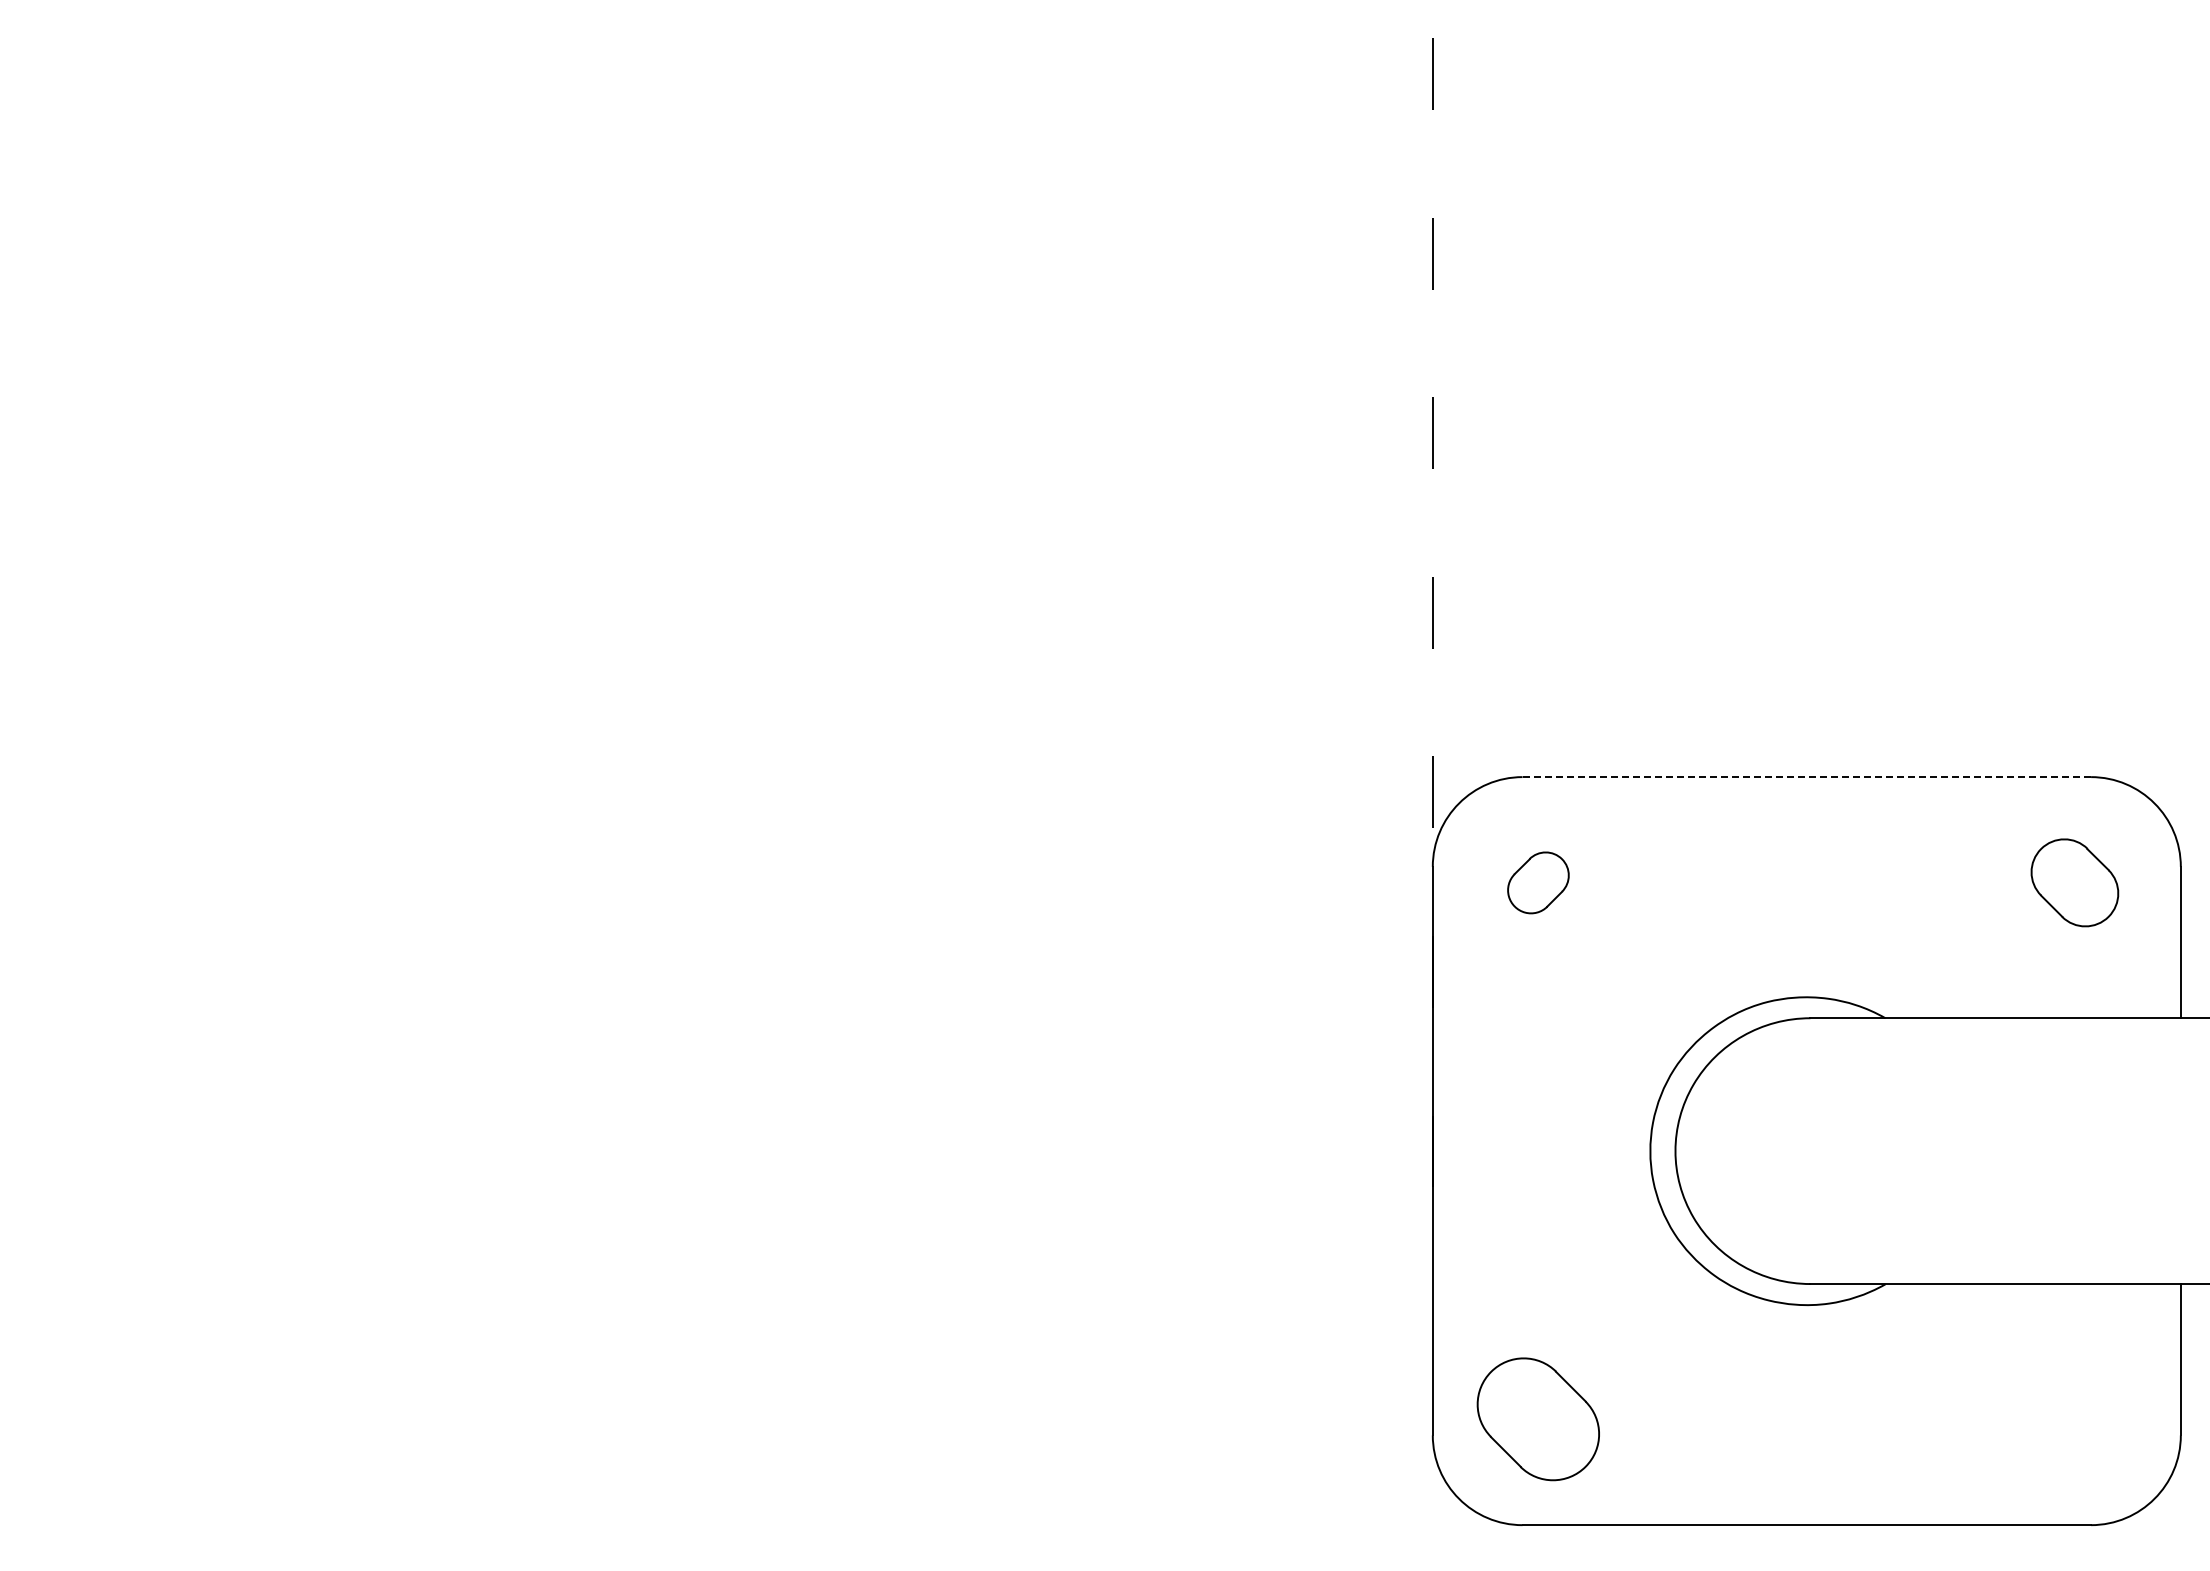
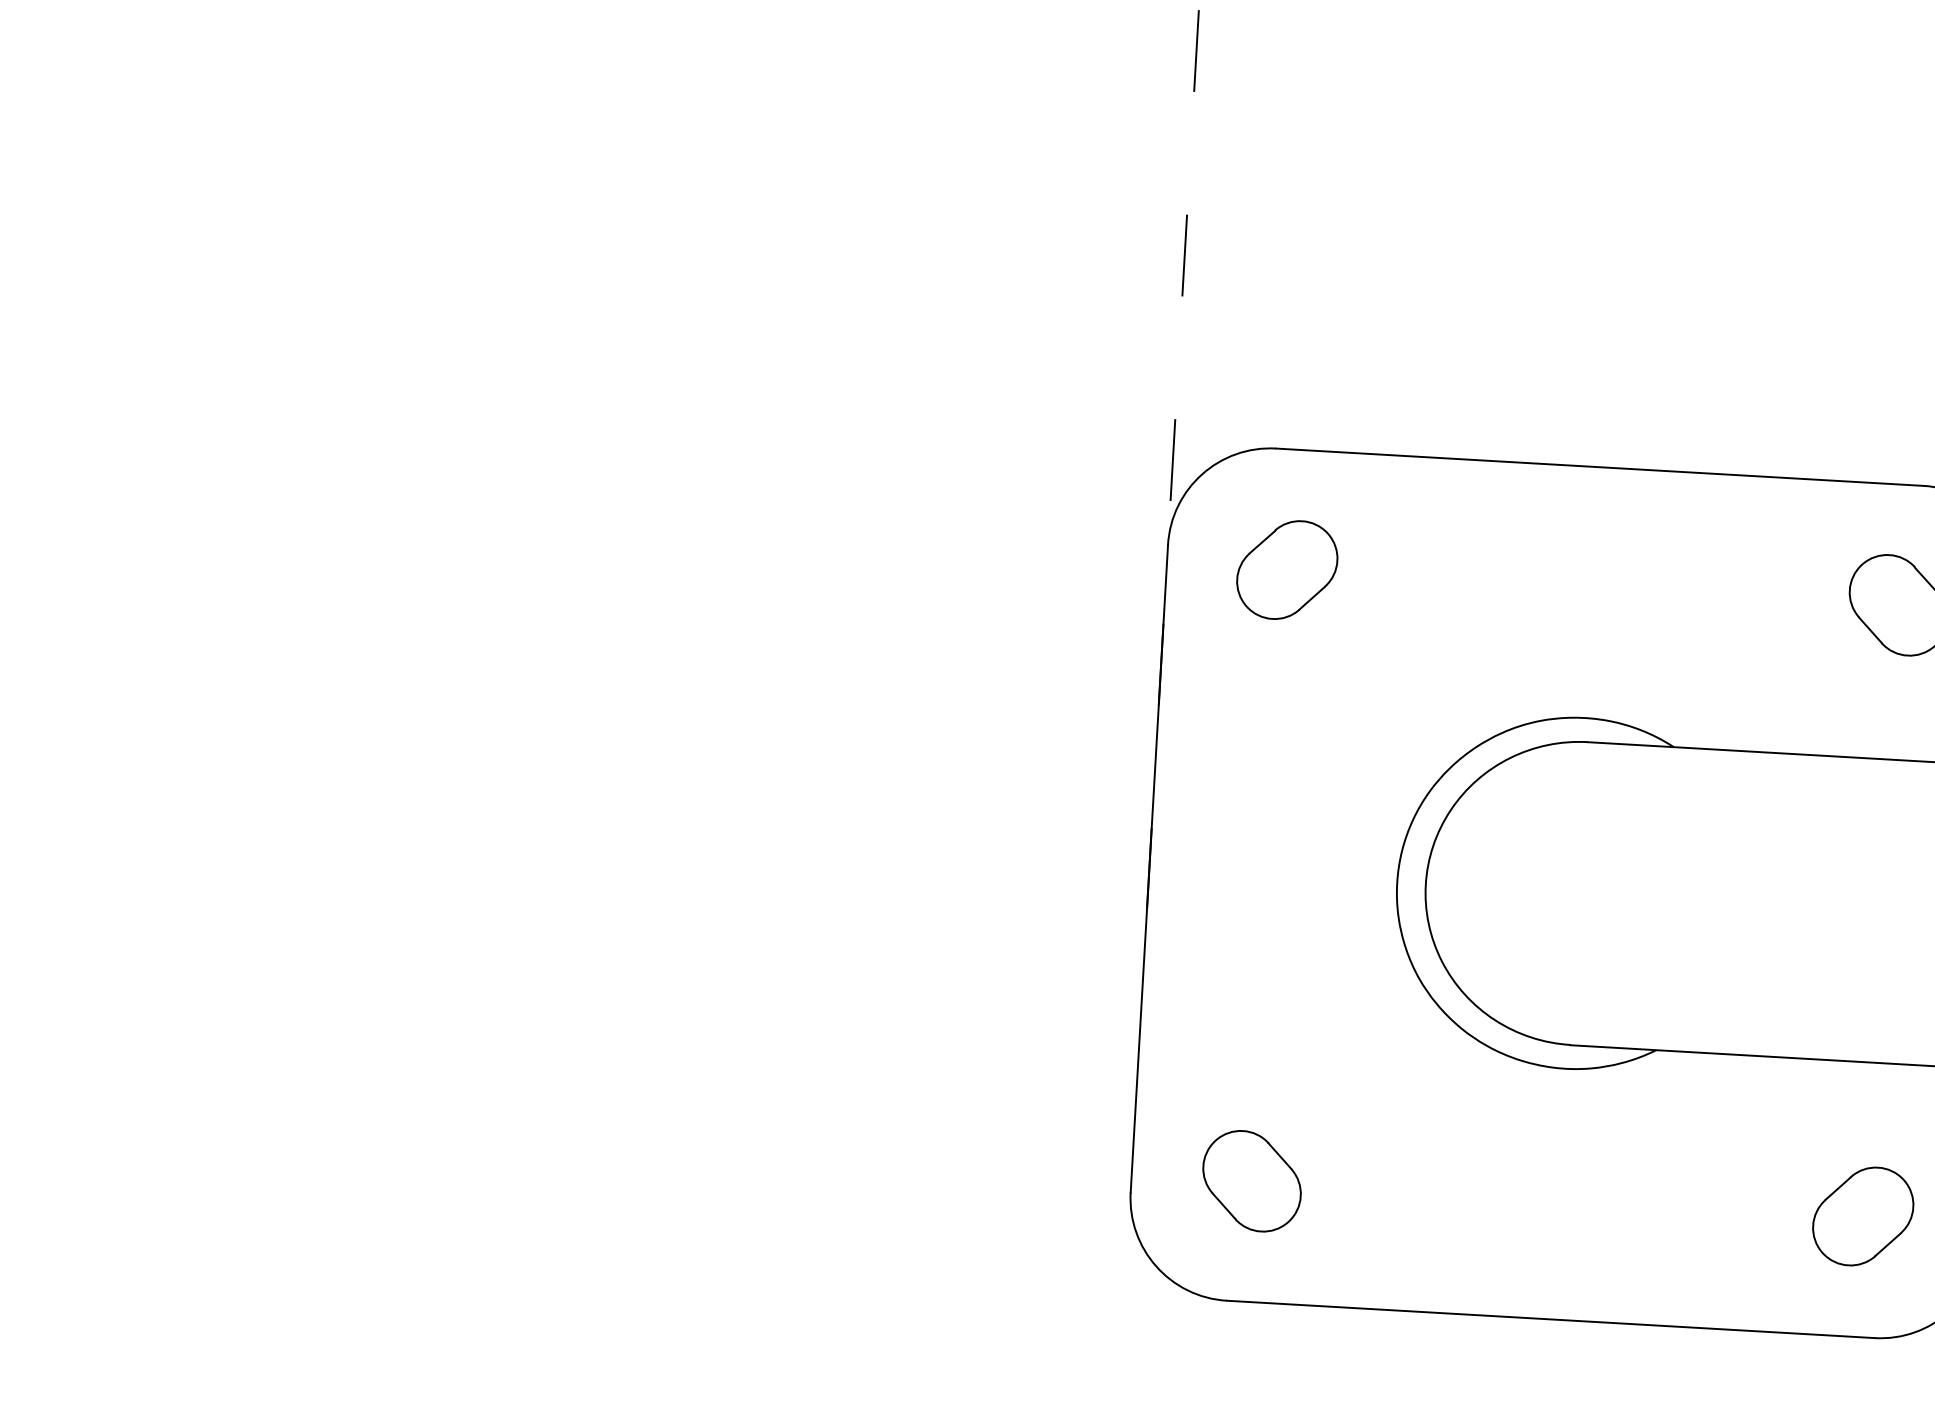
line: (1807, 777) -> (1600, 467), dashed -> solid
part: (1538, 882) -> (1287, 569), size x1.43
part: (1538, 1419) -> (1252, 1181), size x0.71
part: (2074, 1419) -> (1862, 1216), added

